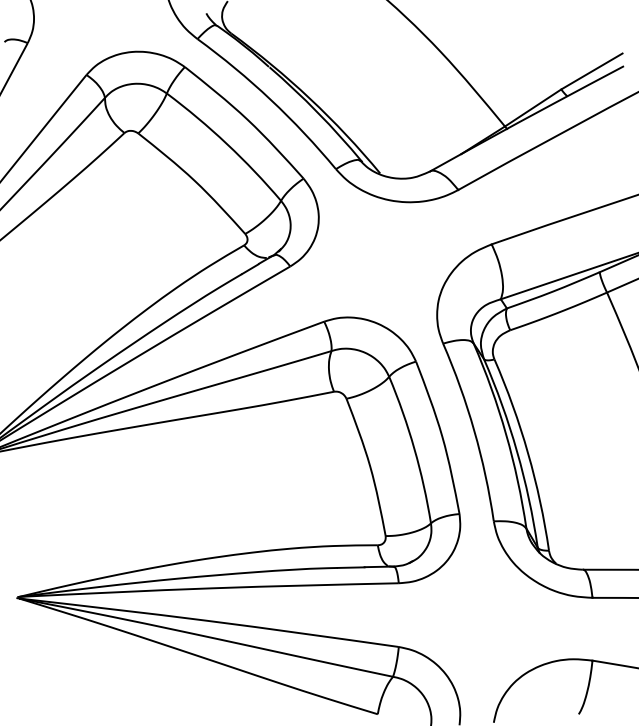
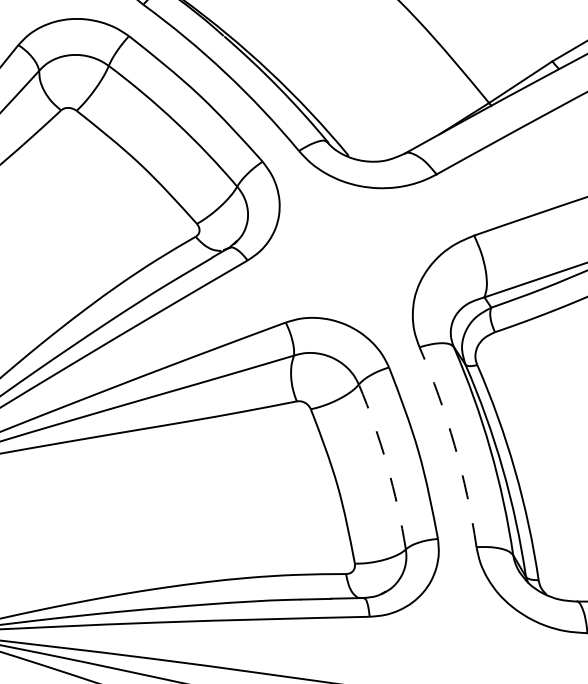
arc: (474, 430) -> (454, 444), solid -> dashed
arc: (414, 448) -> (387, 465), solid -> dashed

